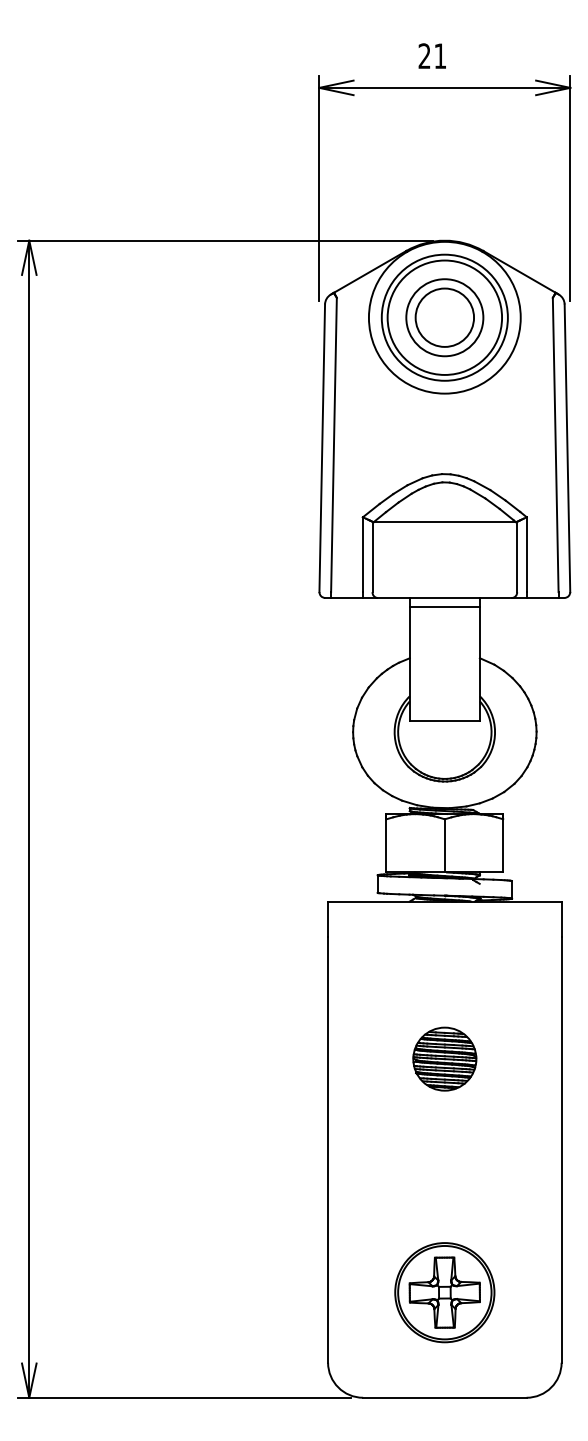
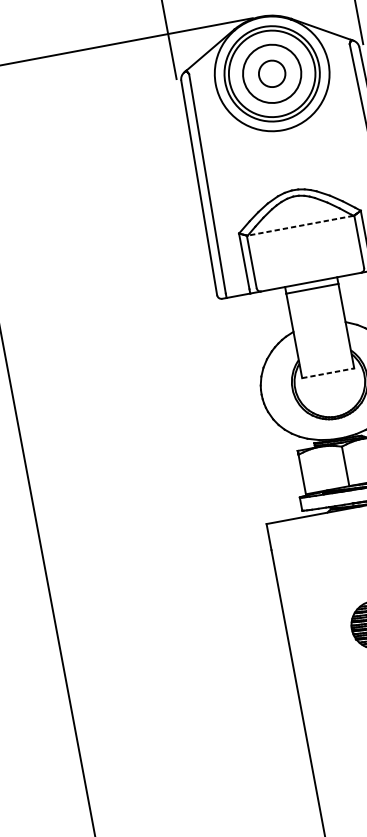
circle: (444, 317) -> (271, 73), size x0.6
line: (444, 522) -> (300, 226), solid -> dashed
line: (445, 720) -> (328, 373), solid -> dashed

